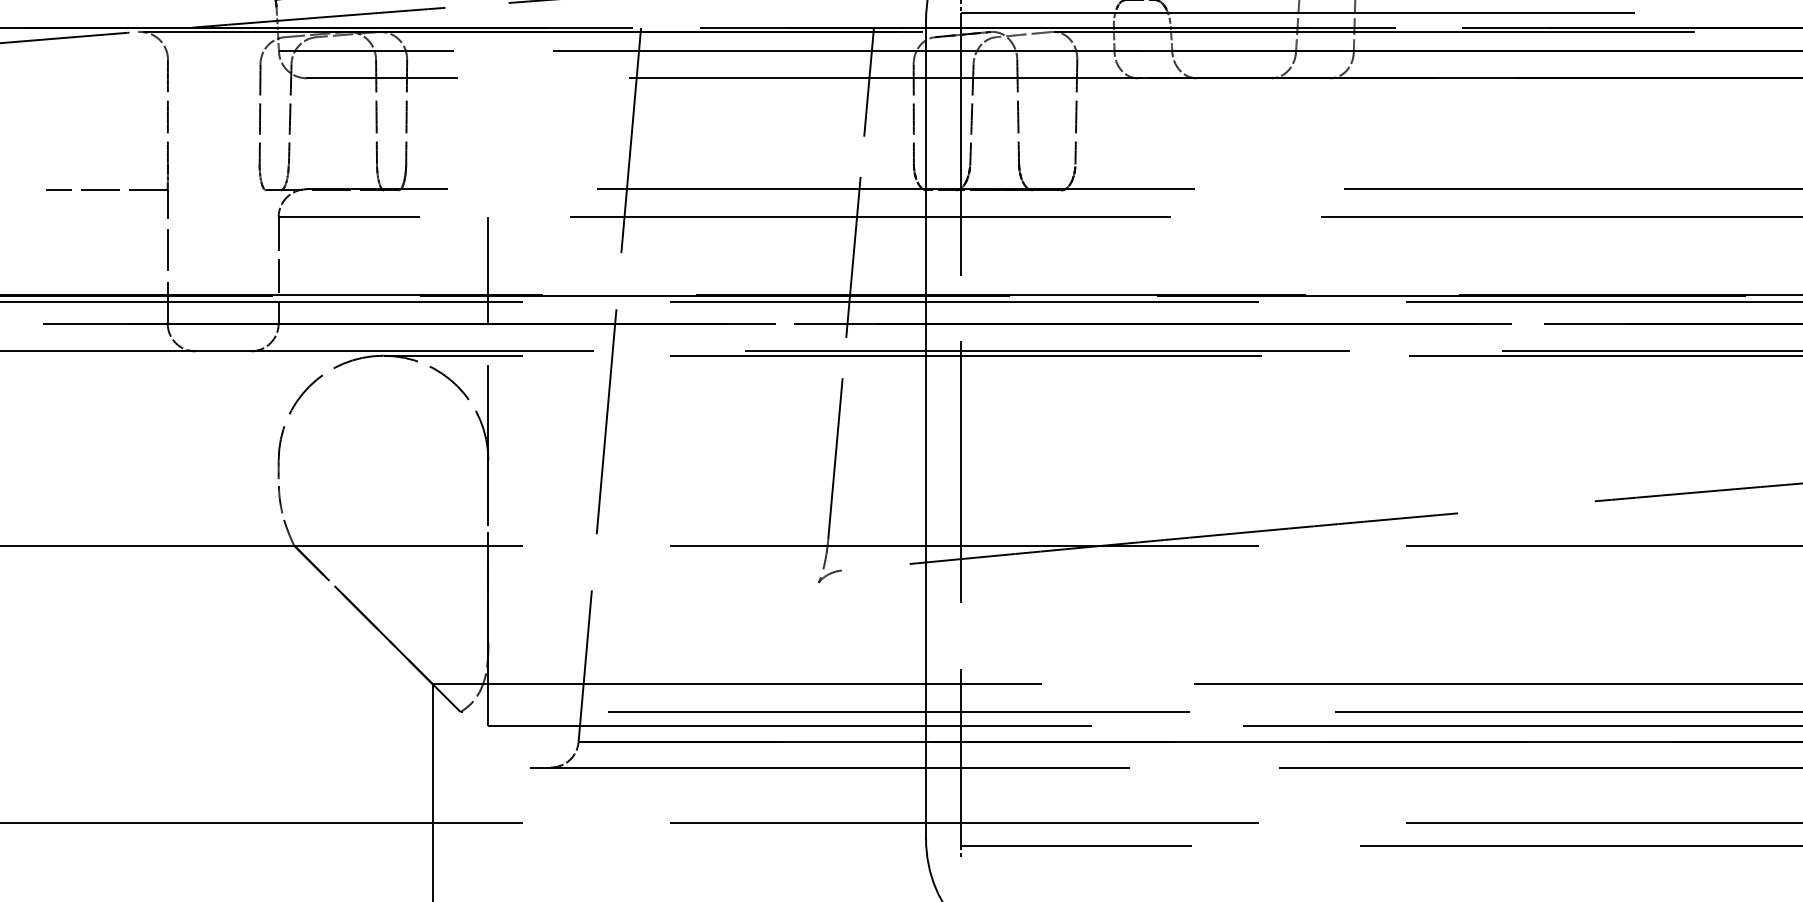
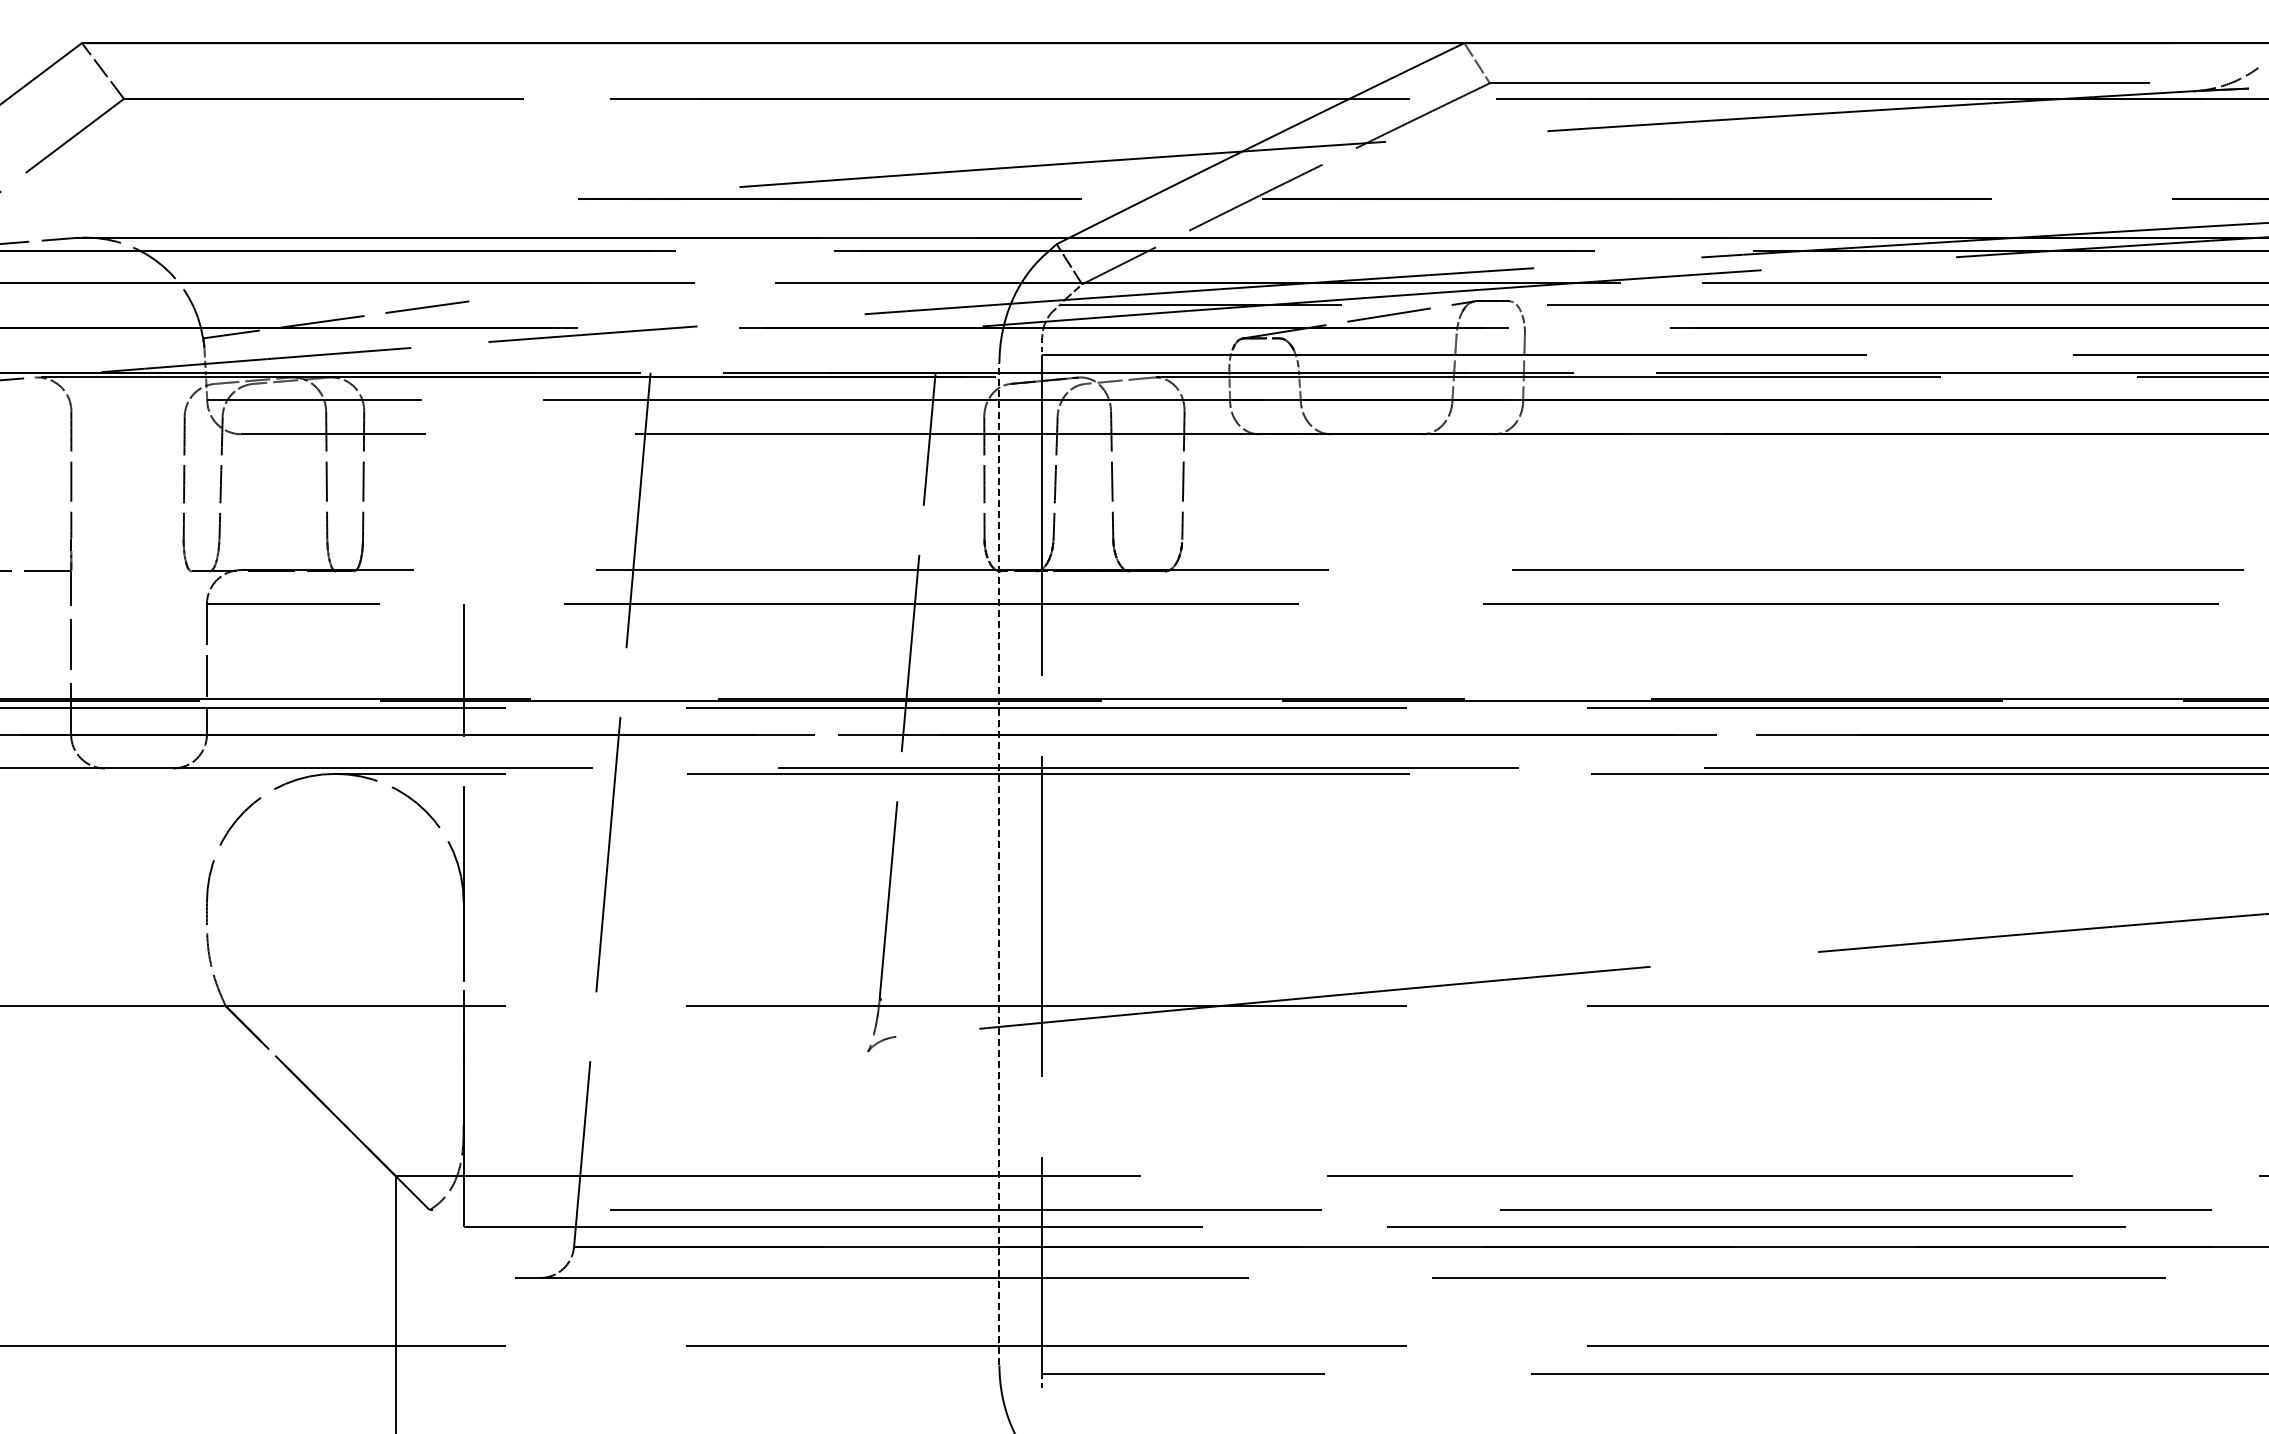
line: (926, 428) -> (999, 863), solid -> dashed

